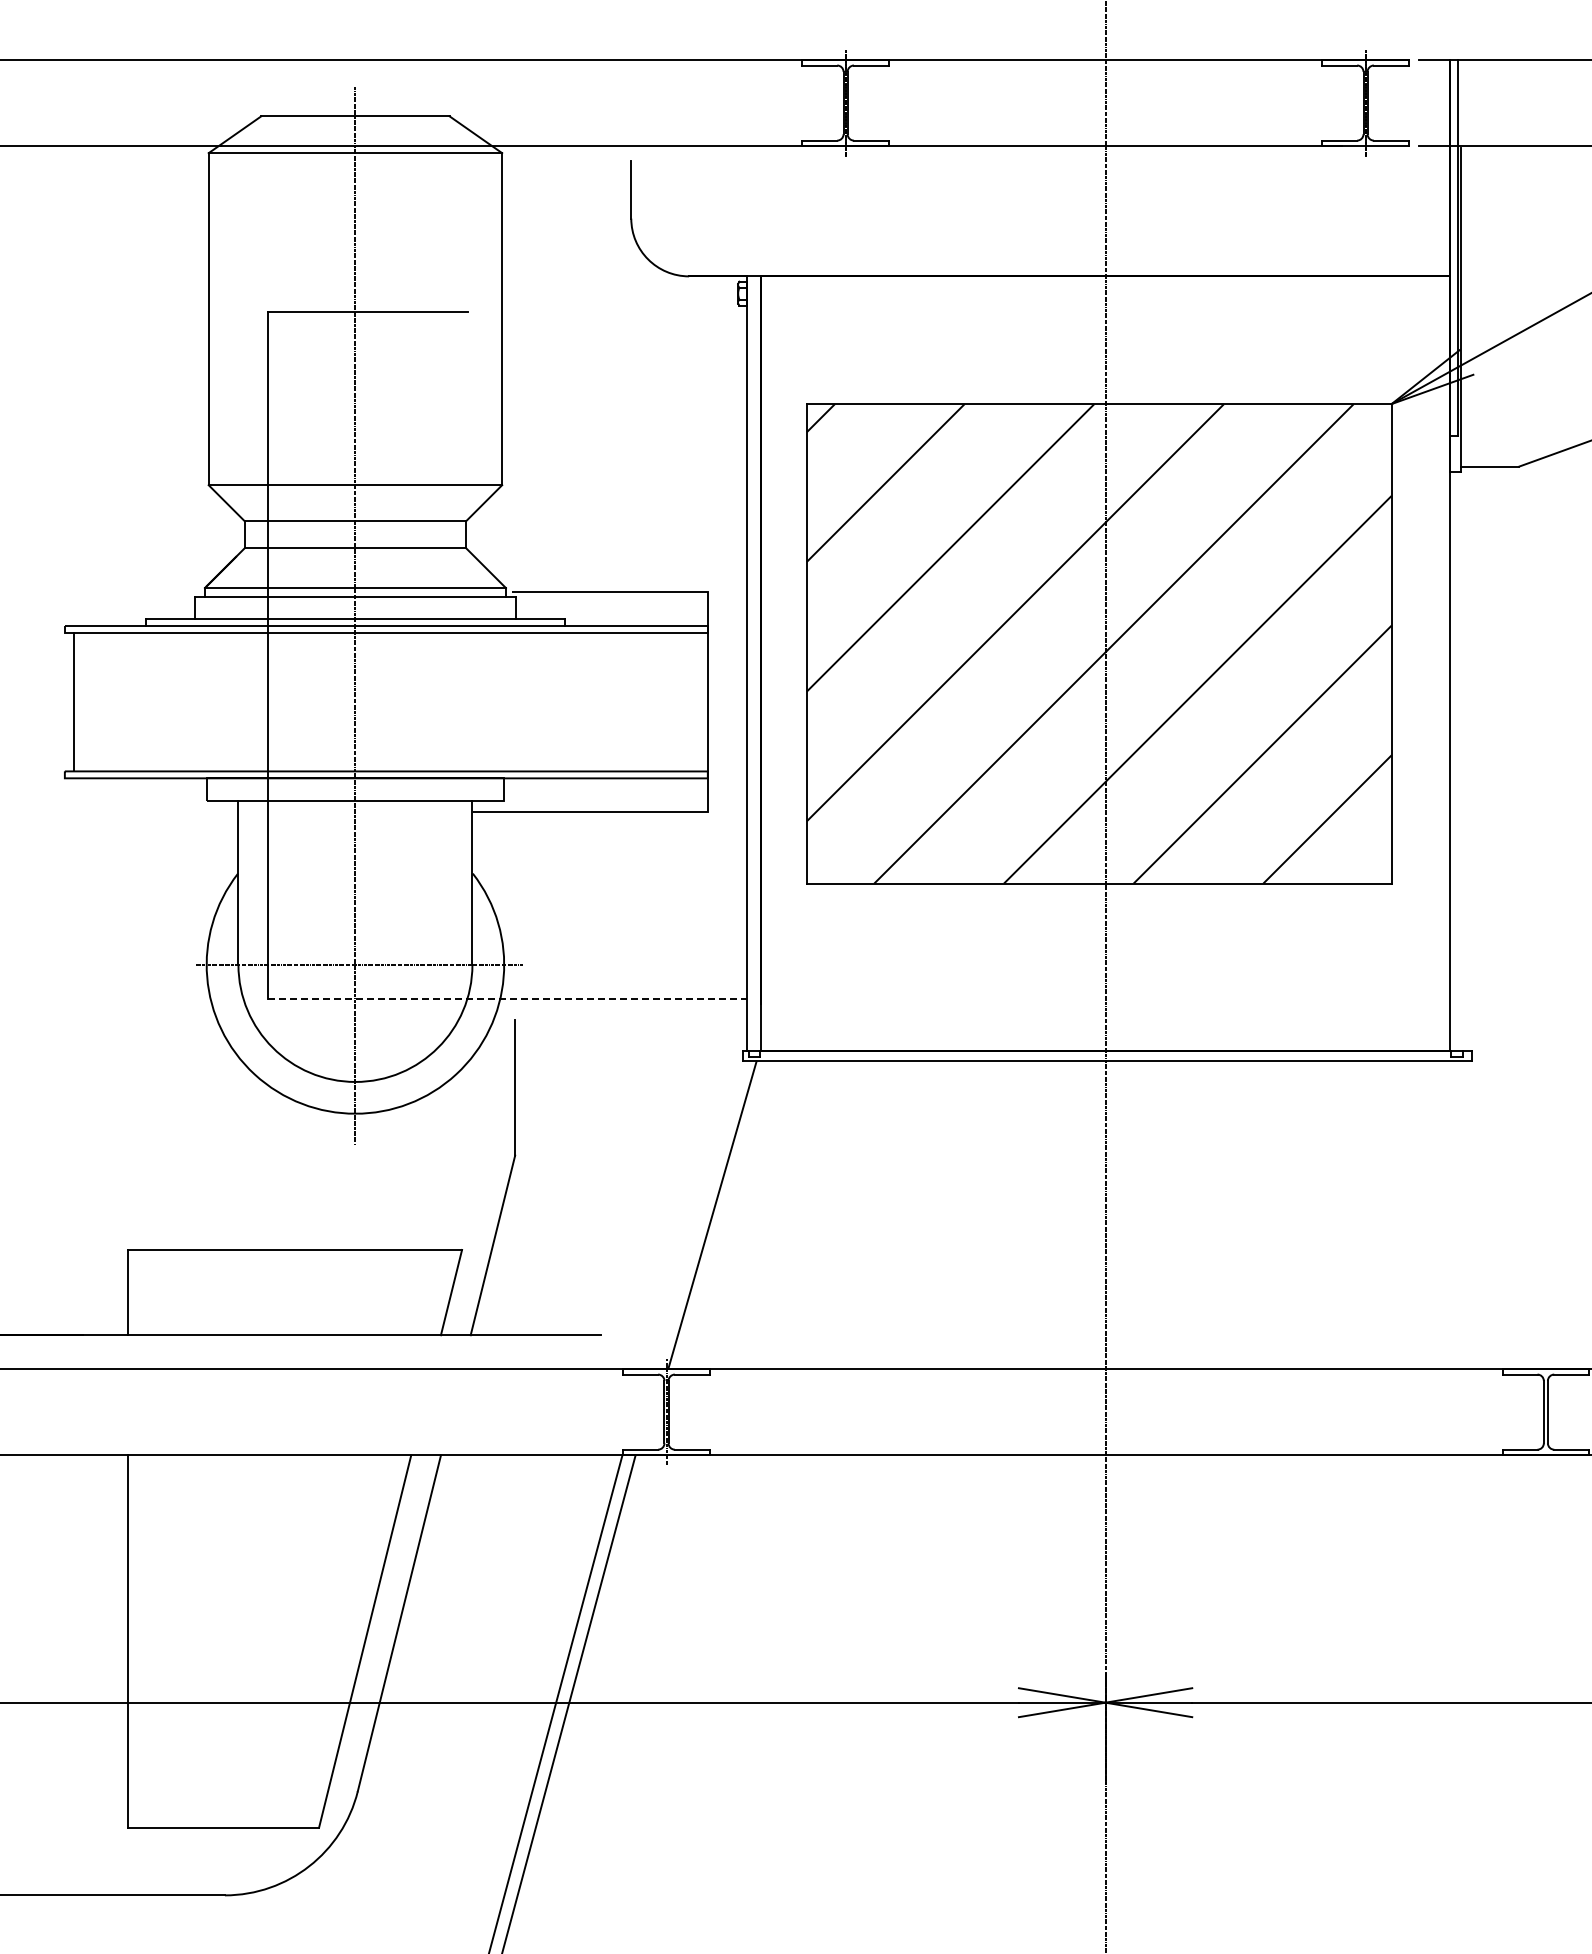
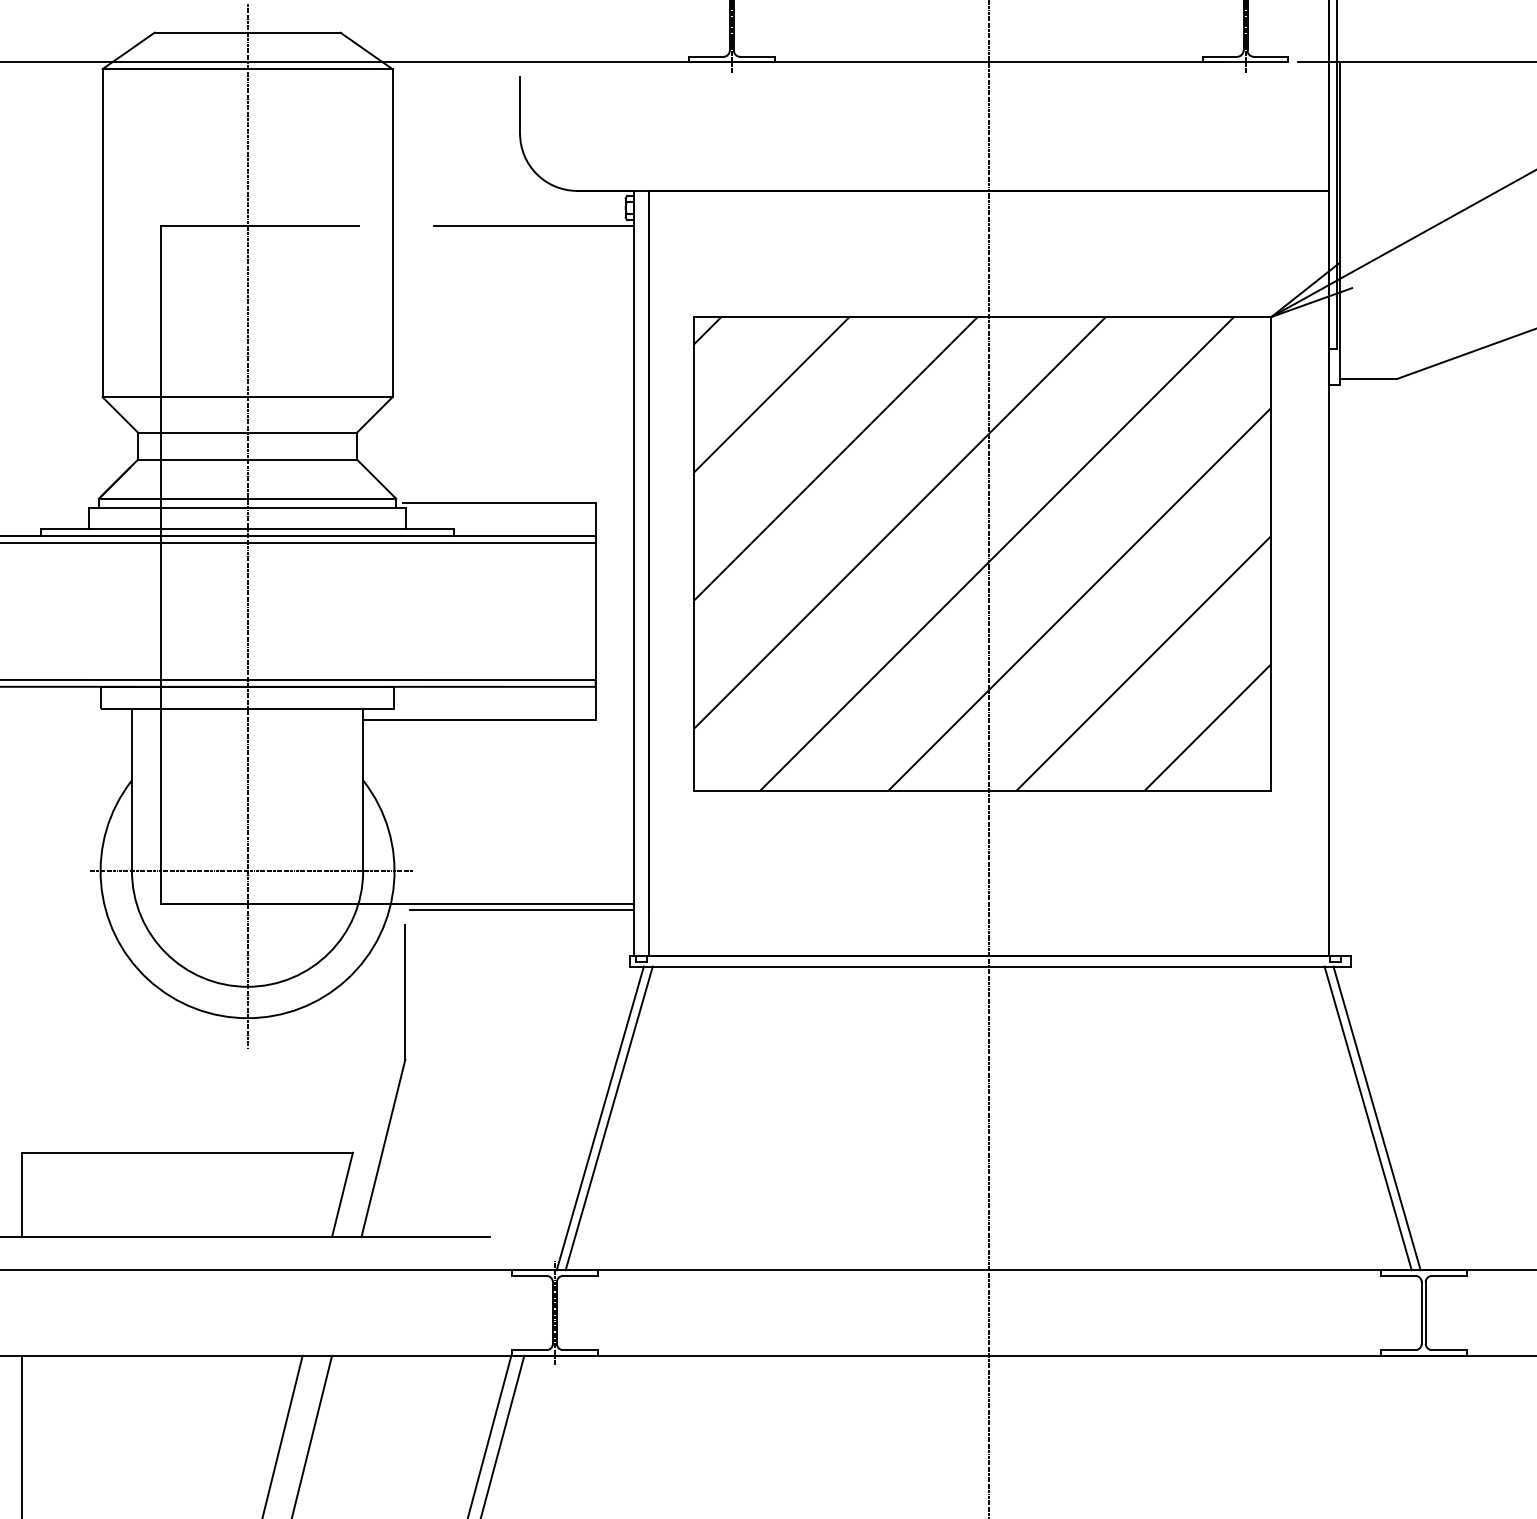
line: (645, 312) -> (534, 226), added
line: (507, 998) -> (397, 904), dashed -> solid
line: (633, 1004) -> (522, 910), added
line: (721, 1214) -> (609, 1117), added
line: (1489, 1214) -> (1368, 1117), added
line: (1498, 1214) -> (1376, 1117), added

